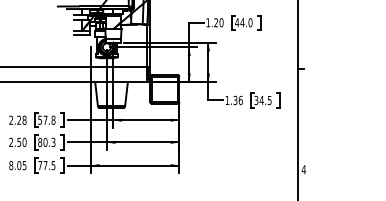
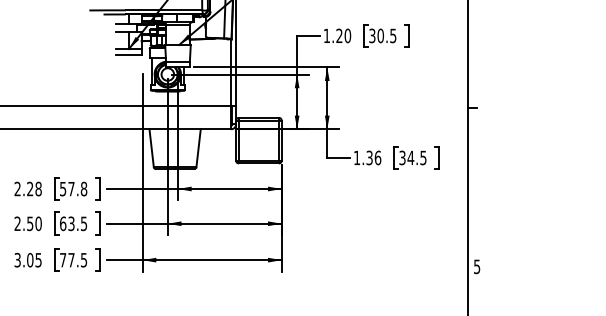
text: (243, 22) -> (382, 35), 44.0 -> 30.5
text: (46, 141) -> (73, 222), 80.3 -> 63.5
text: (11, 165) -> (18, 260), 8.05 -> 3.05
text: (303, 169) -> (476, 266), 4 -> 5

